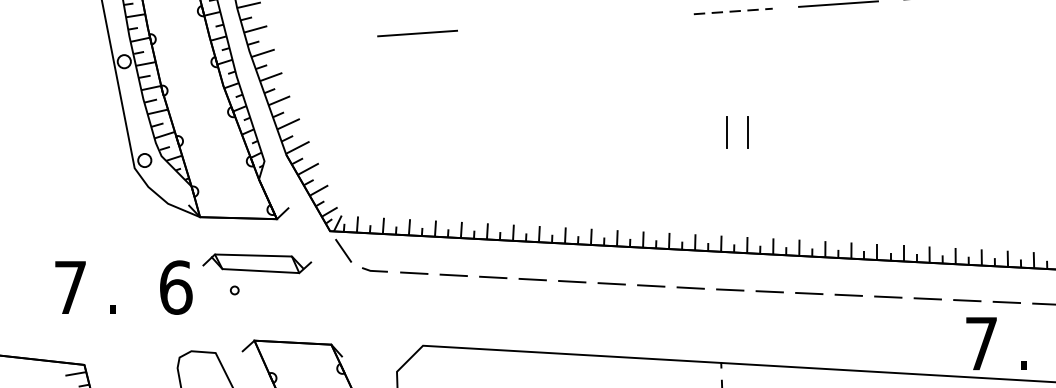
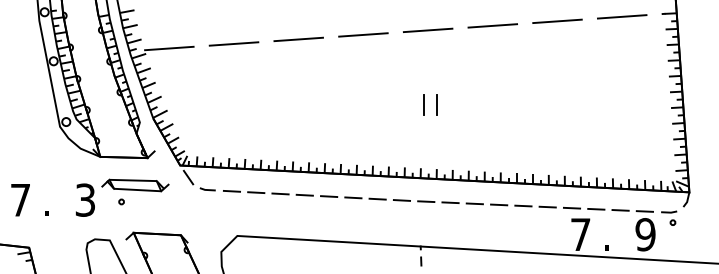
line: (733, 11) -> (428, 30), dashed -> solid
line: (628, 18) -> (363, 34), added
line: (522, 26) -> (298, 39), added
line: (312, 40) -> (169, 48), added
text: (176, 286) -> (85, 199), 6 -> 3

